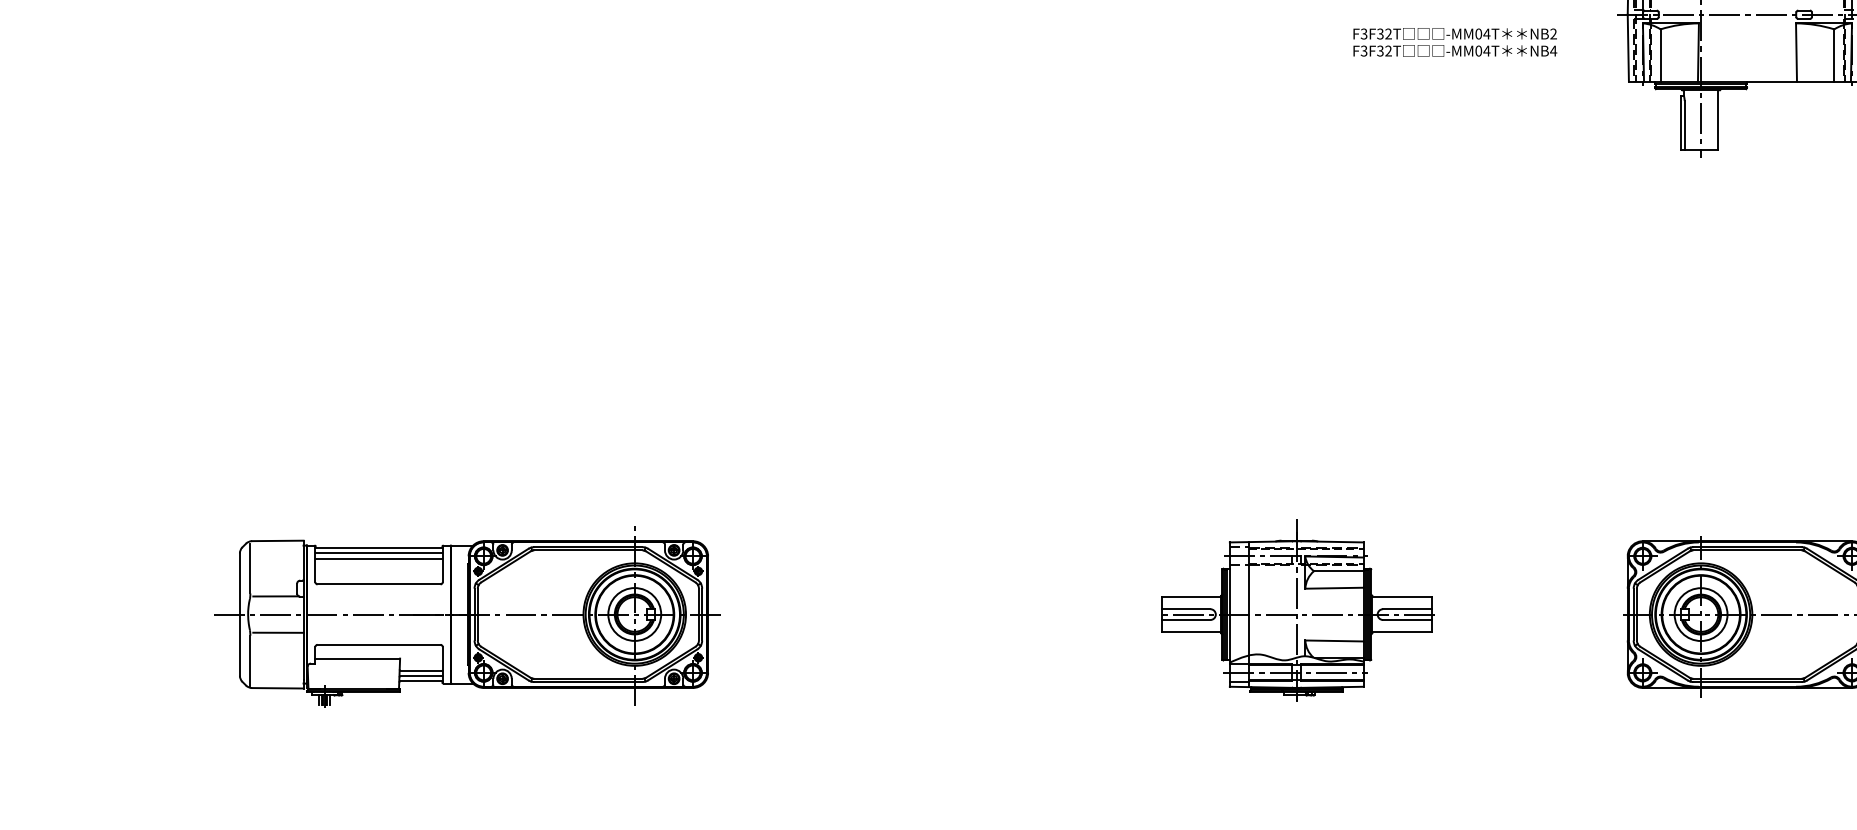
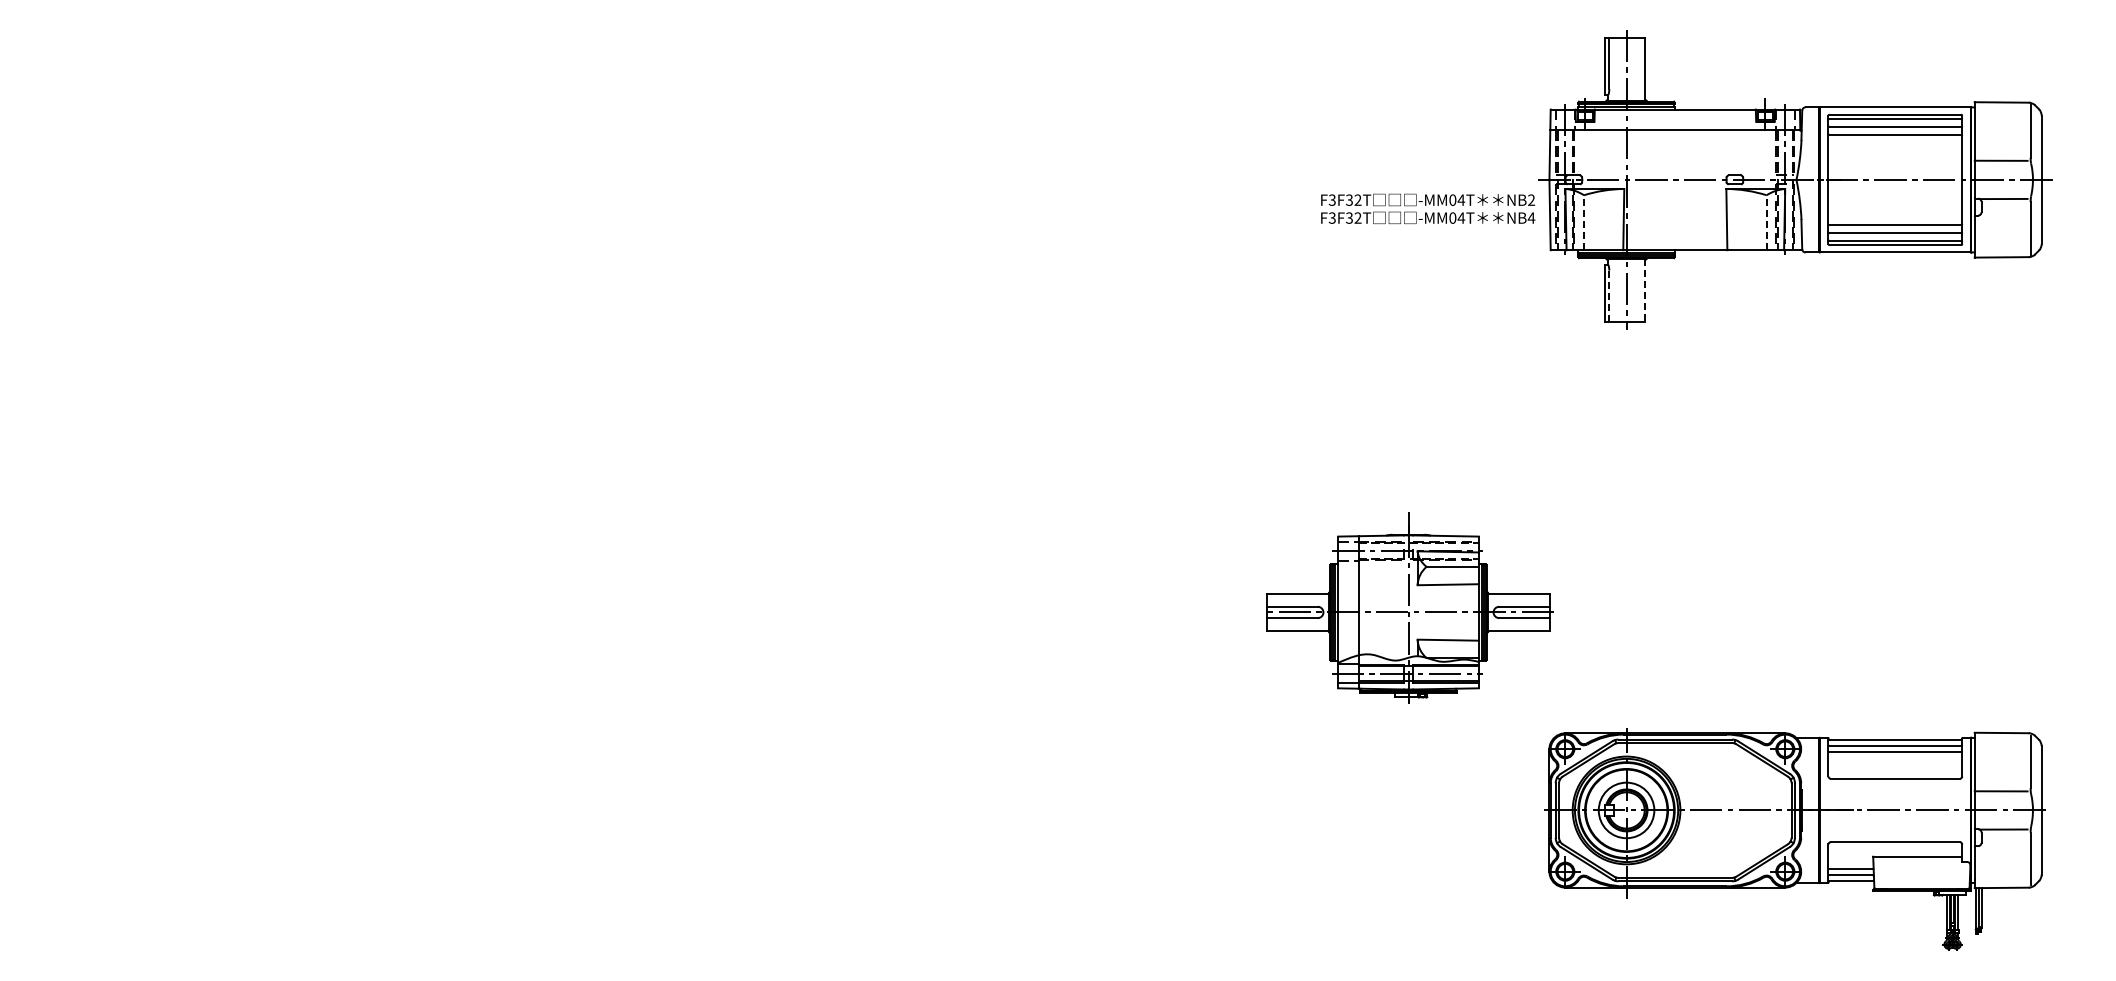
text: (1455, 41) -> (1428, 208), moved
line: (1661, 55) -> (1584, 222), solid -> dashed
line: (1834, 55) -> (1766, 222), solid -> dashed
line: (1718, 119) -> (1644, 290), solid -> dashed
line: (1684, 125) -> (1609, 296), solid -> dashed
part: (1297, 609) -> (1409, 607), moved
part: (467, 616) -> (329, 812), removed

